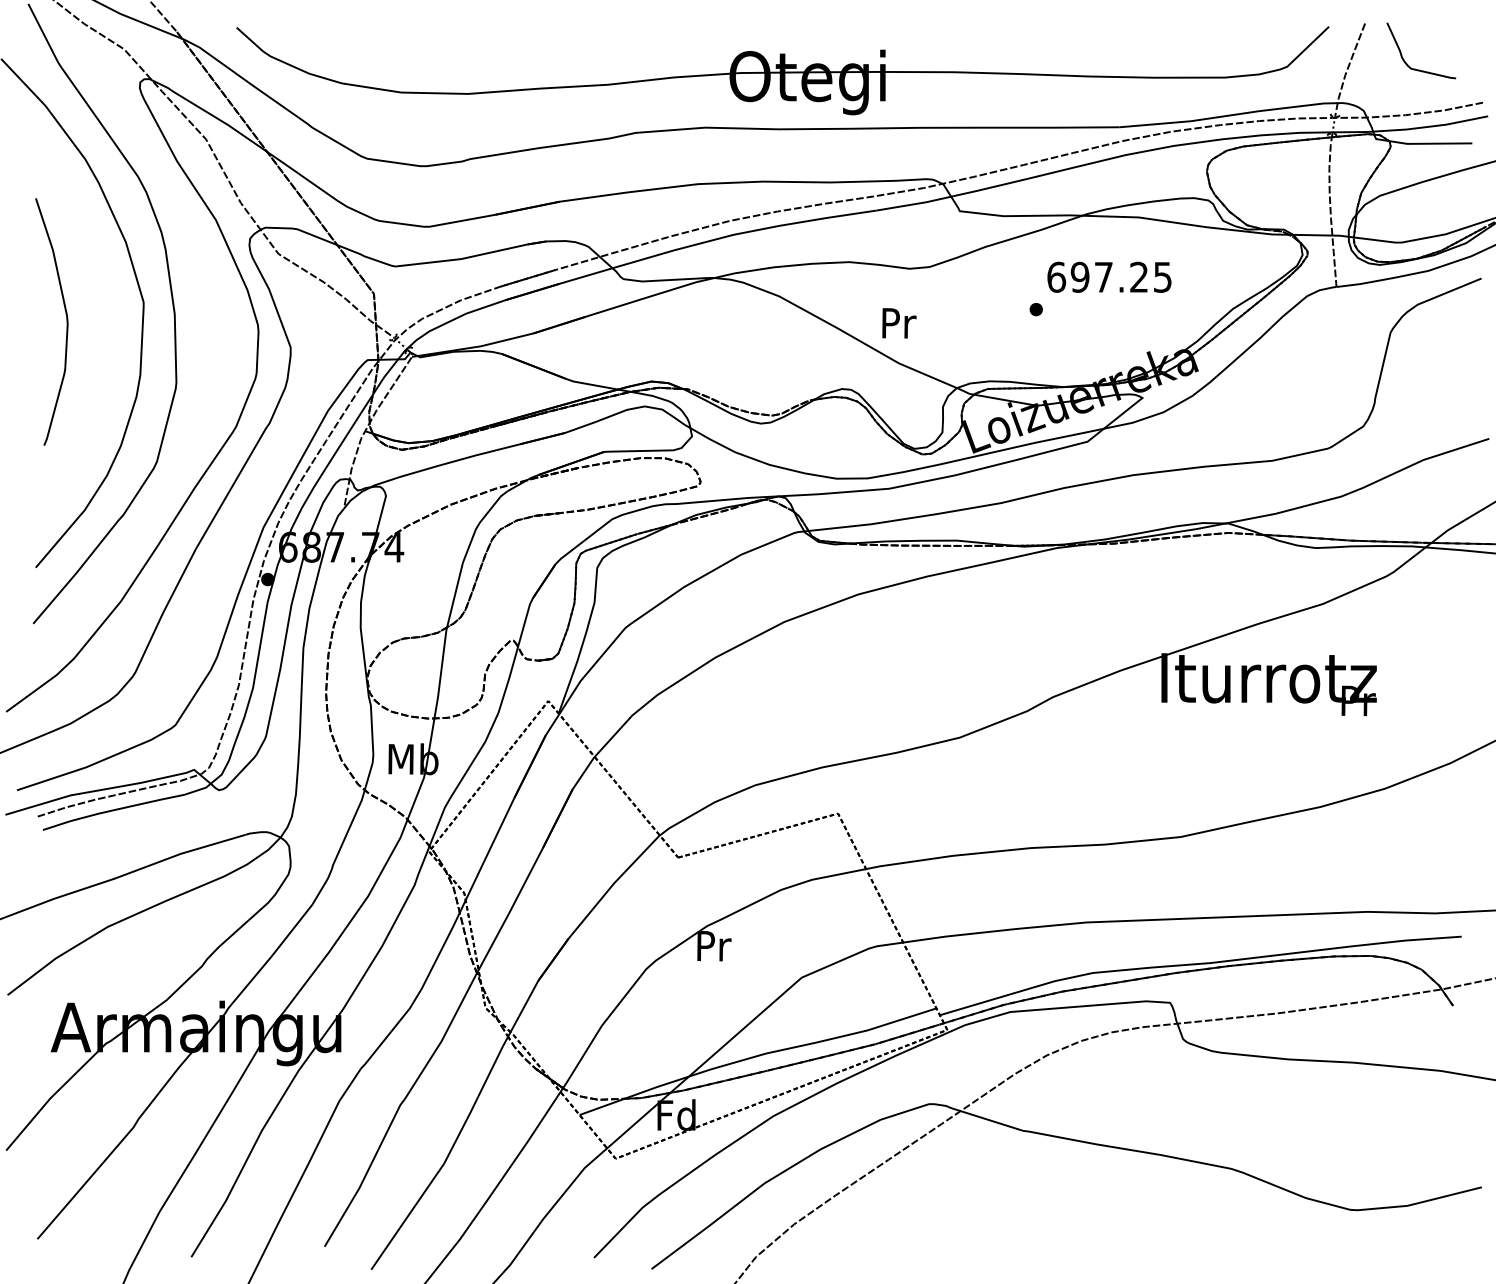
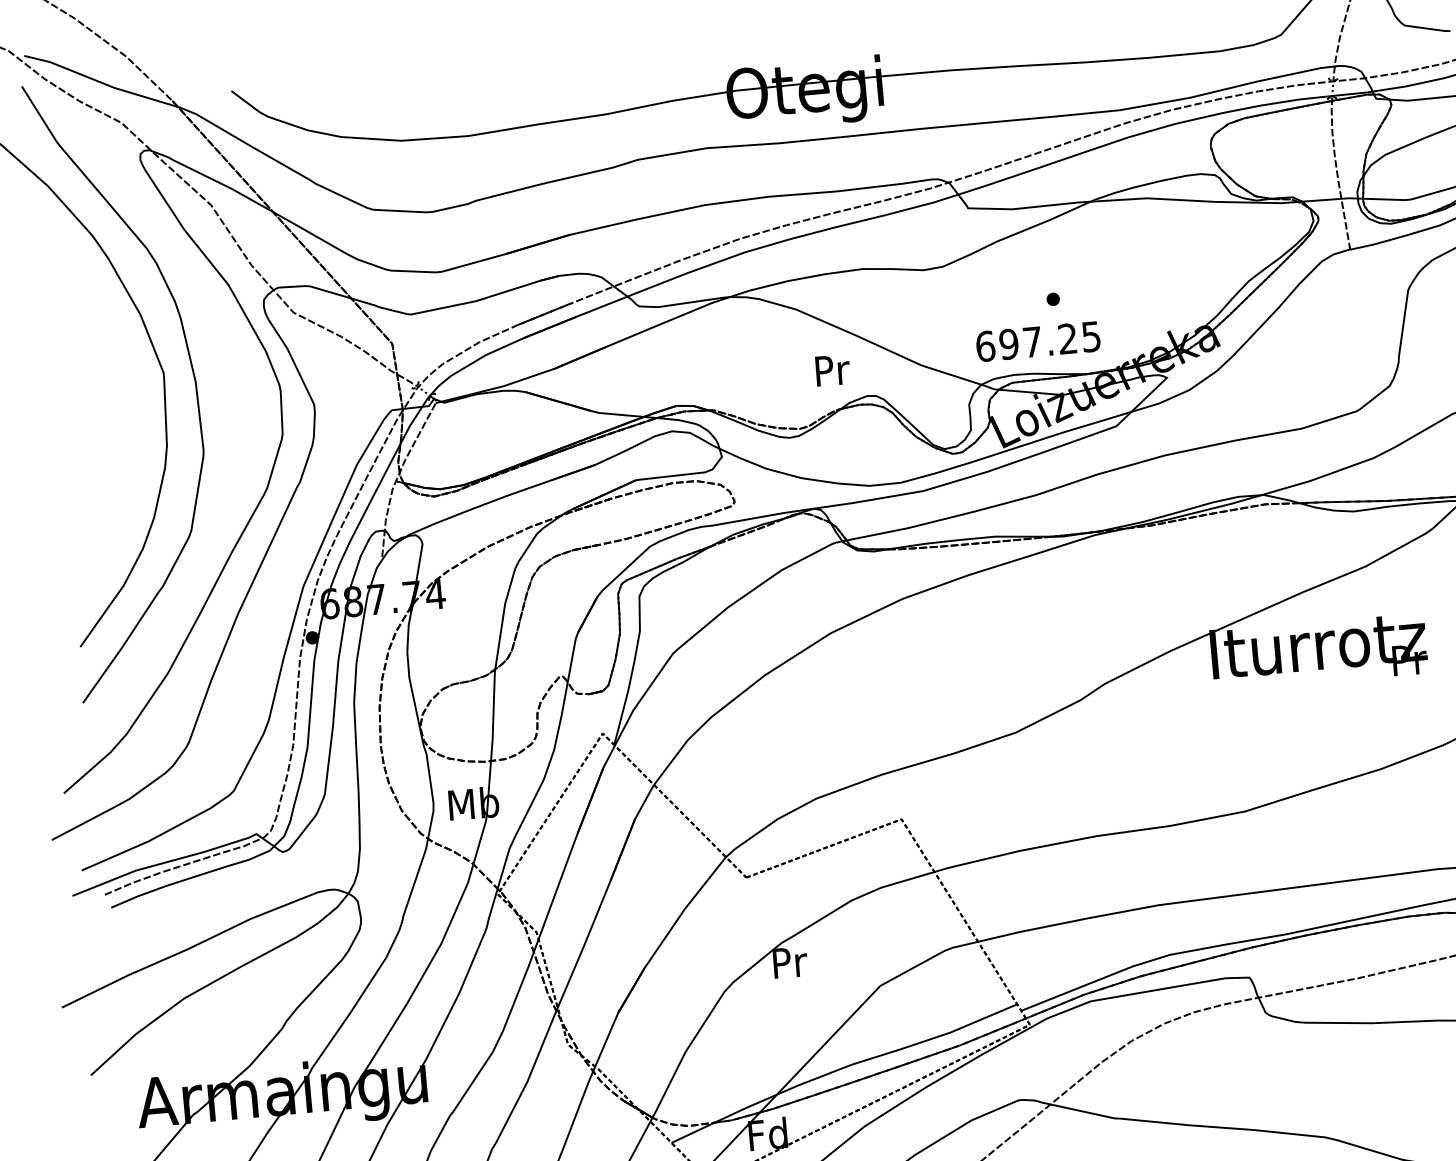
text: (1109, 276) -> (1038, 340), moved
curve: (66, 321) -> (88, 399), removed
text: (899, 323) -> (833, 370), moved

